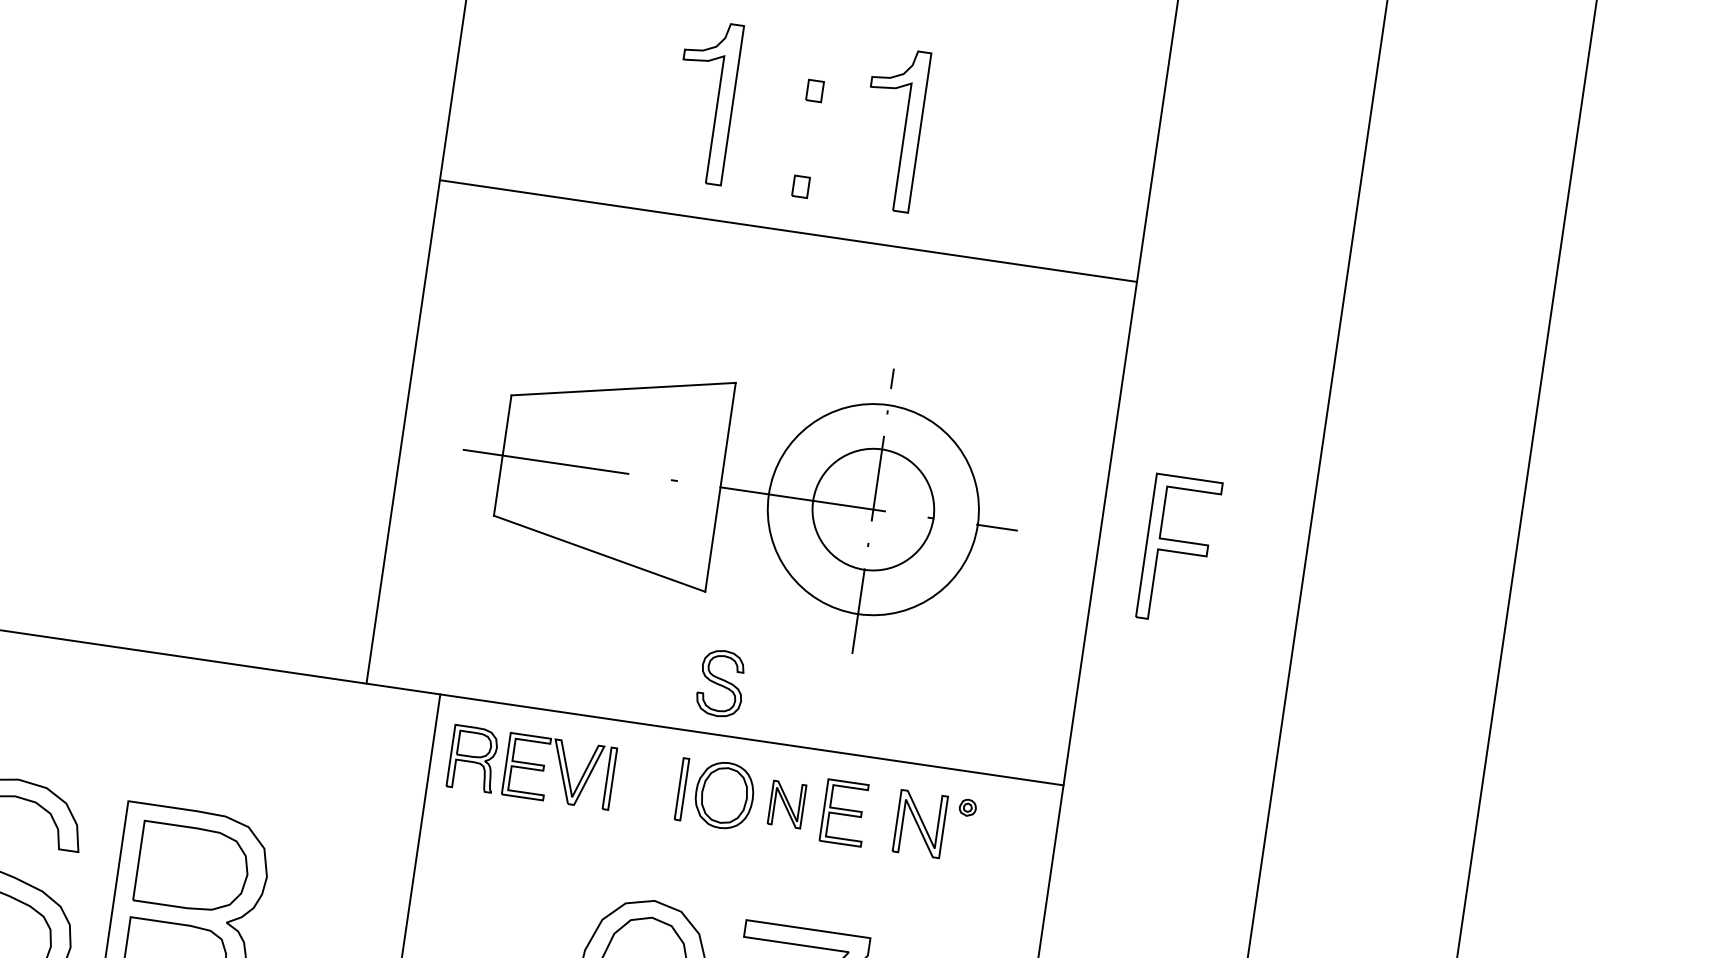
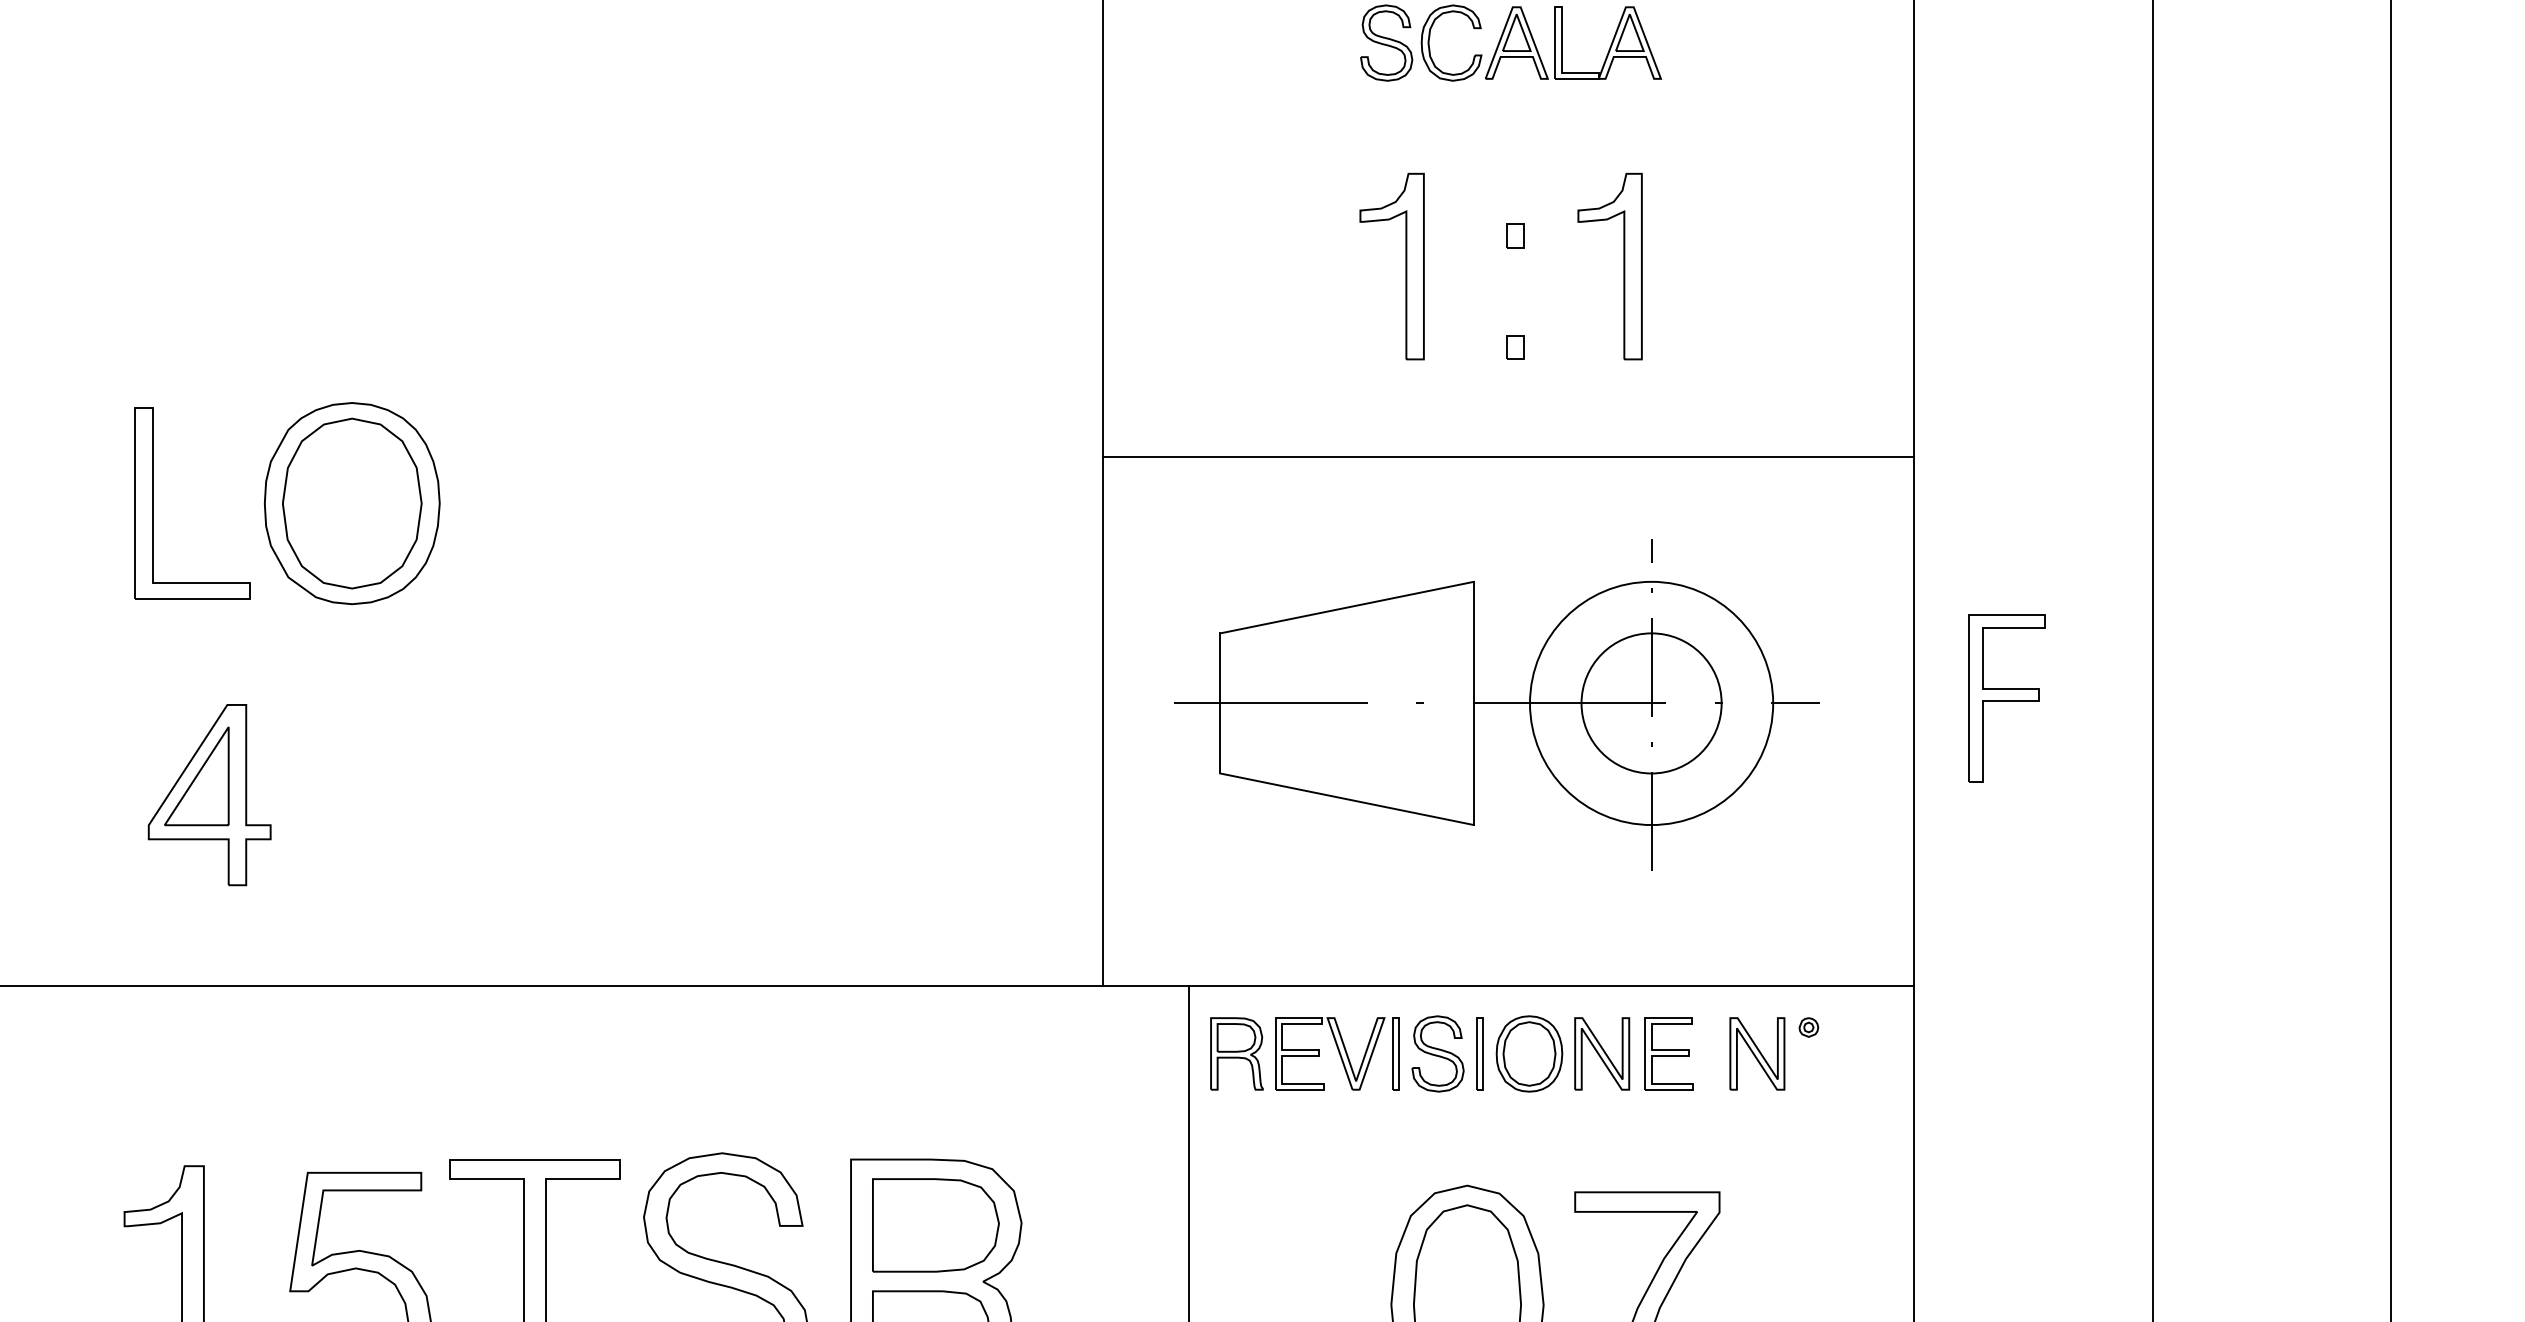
line: (788, 231) -> (1508, 457), moved
part: (720, 683) -> (1437, 1053), moved
part: (787, 804) -> (1602, 1053), size x1.43

